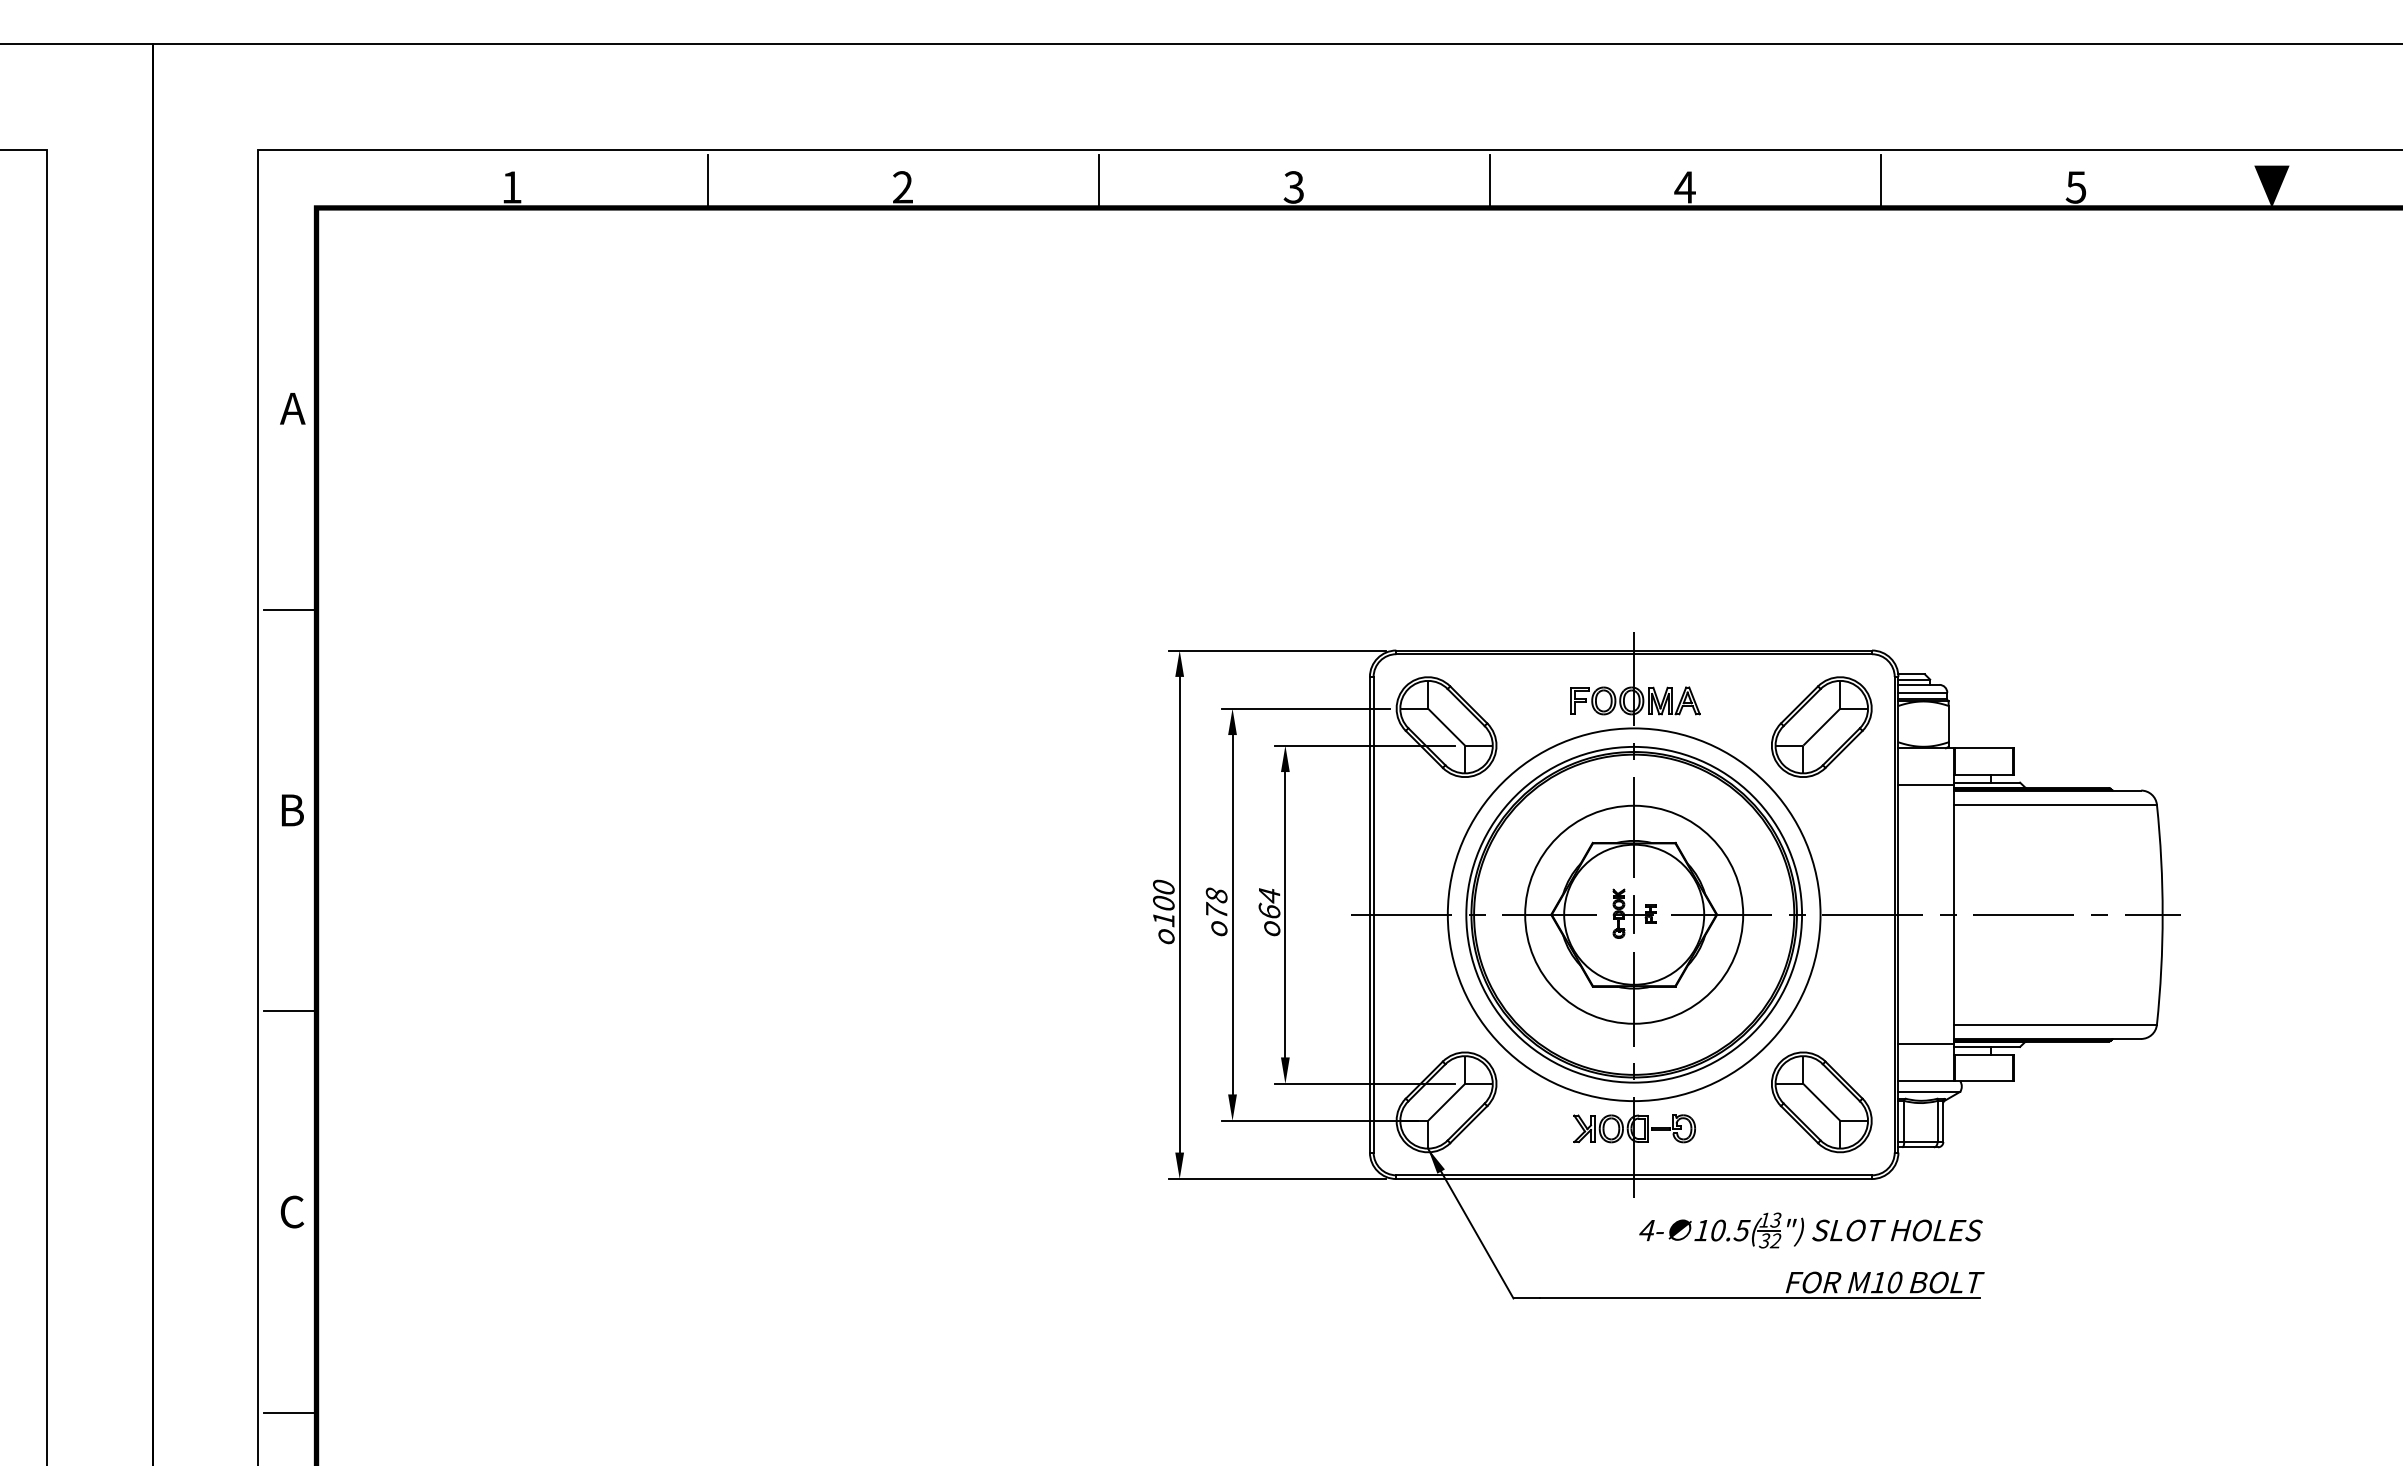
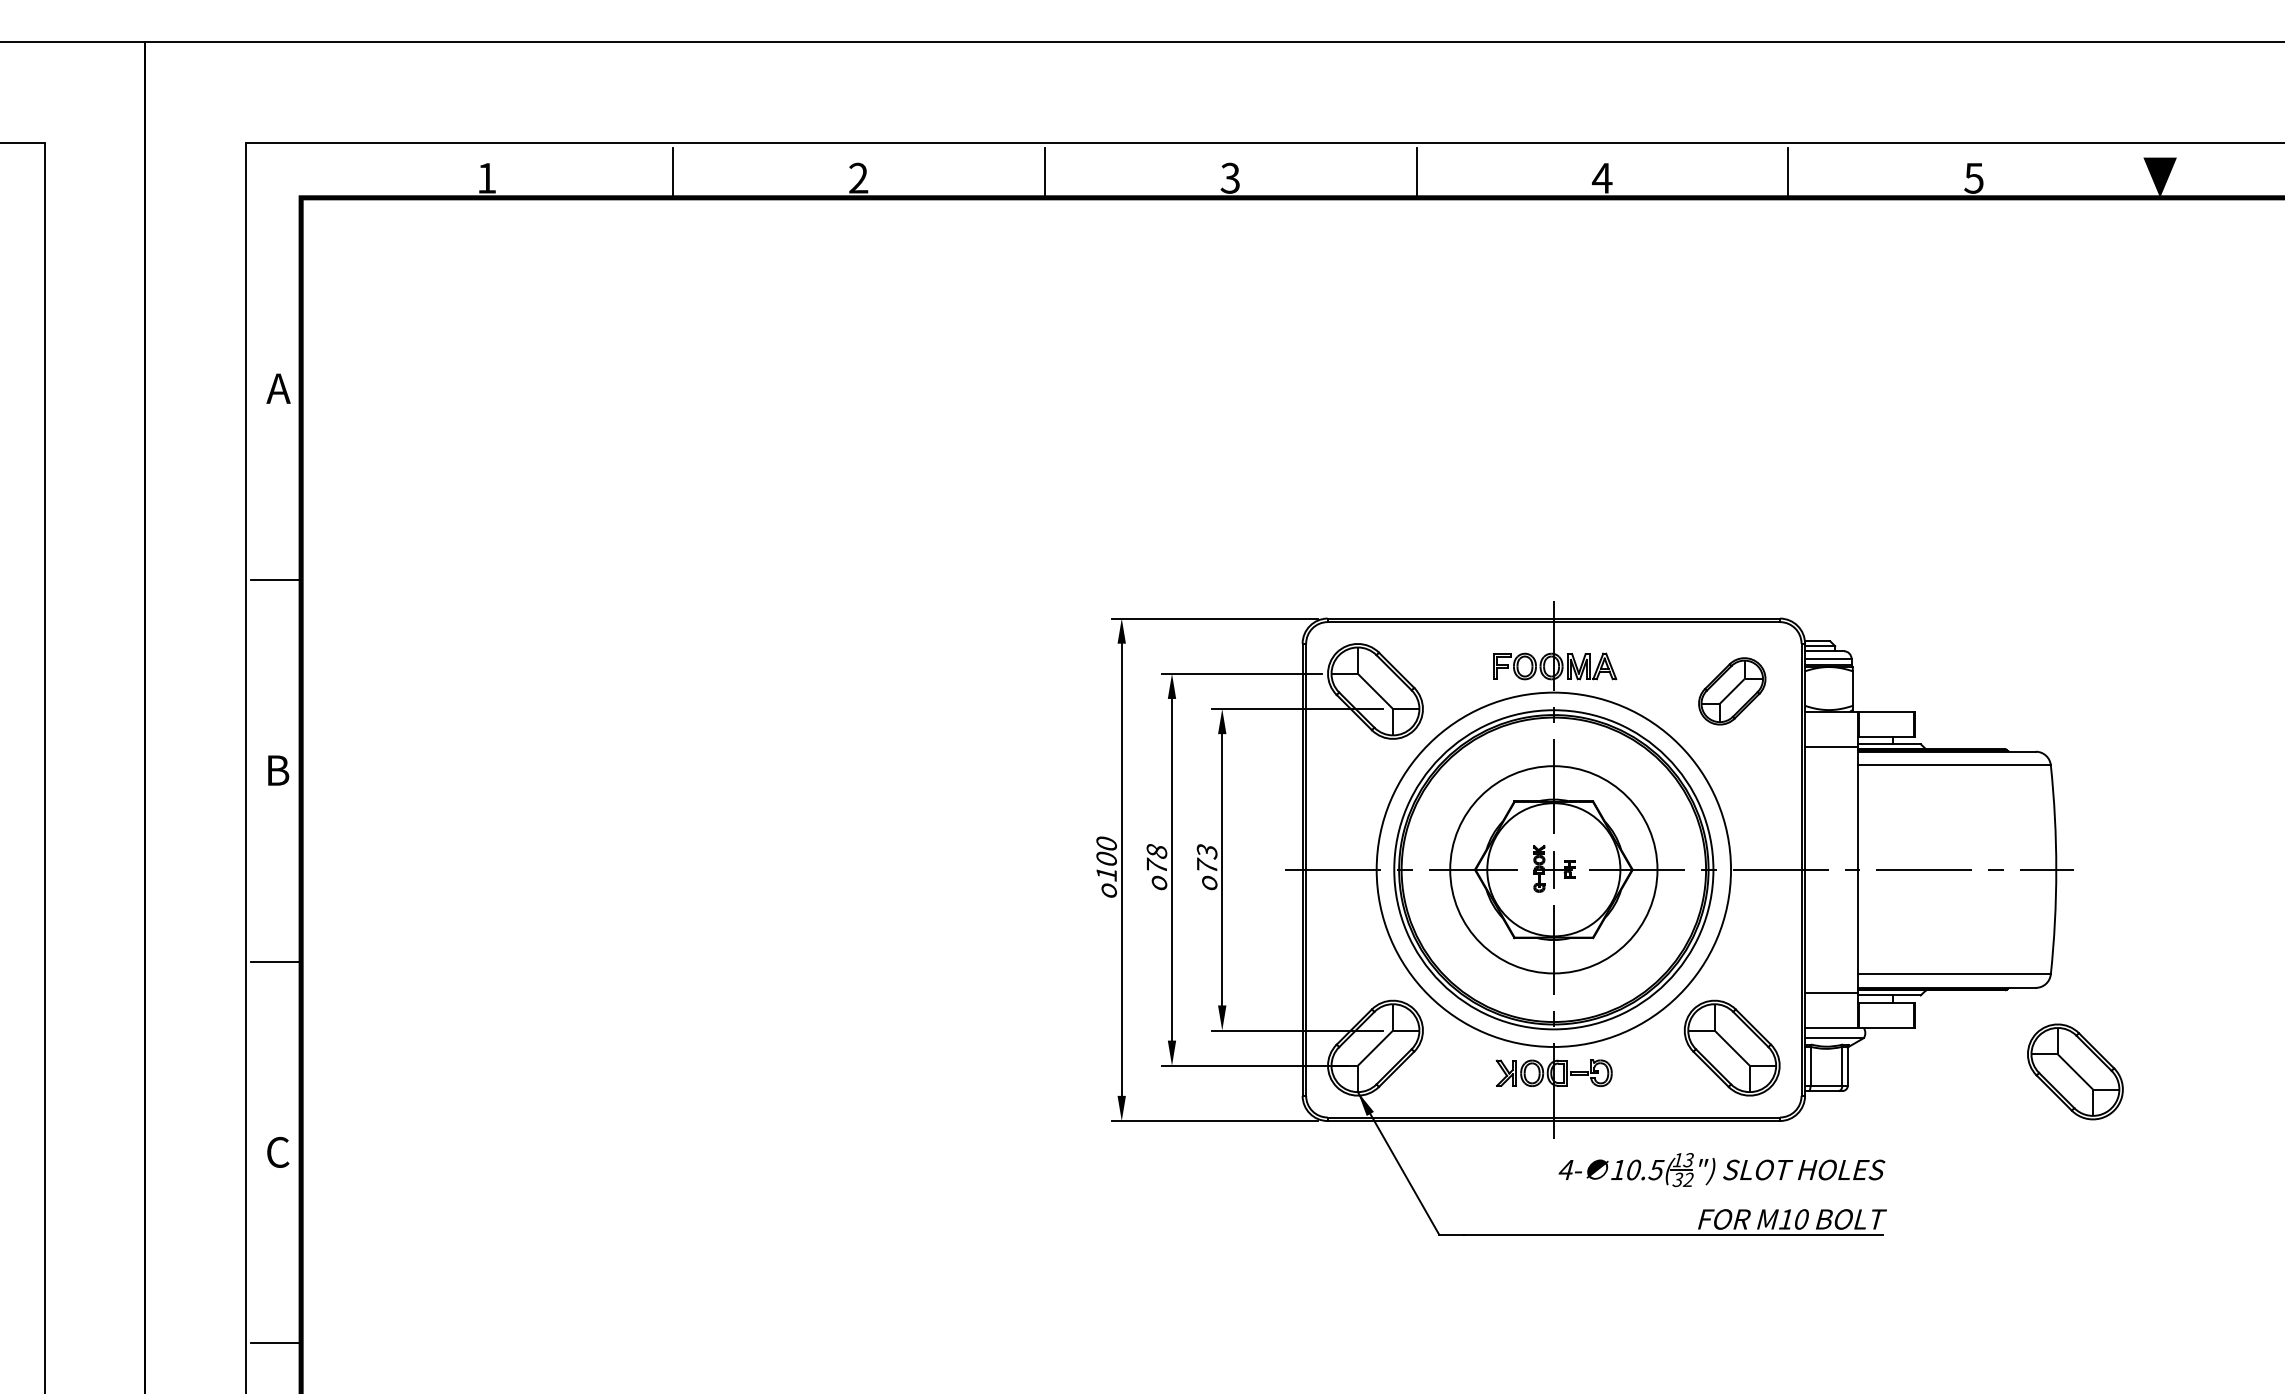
part: (1821, 726) -> (1731, 690), size x0.7
text: (1269, 902) -> (1207, 858), 64 -> 73
part: (2182, 1127) -> (2075, 1072), added

